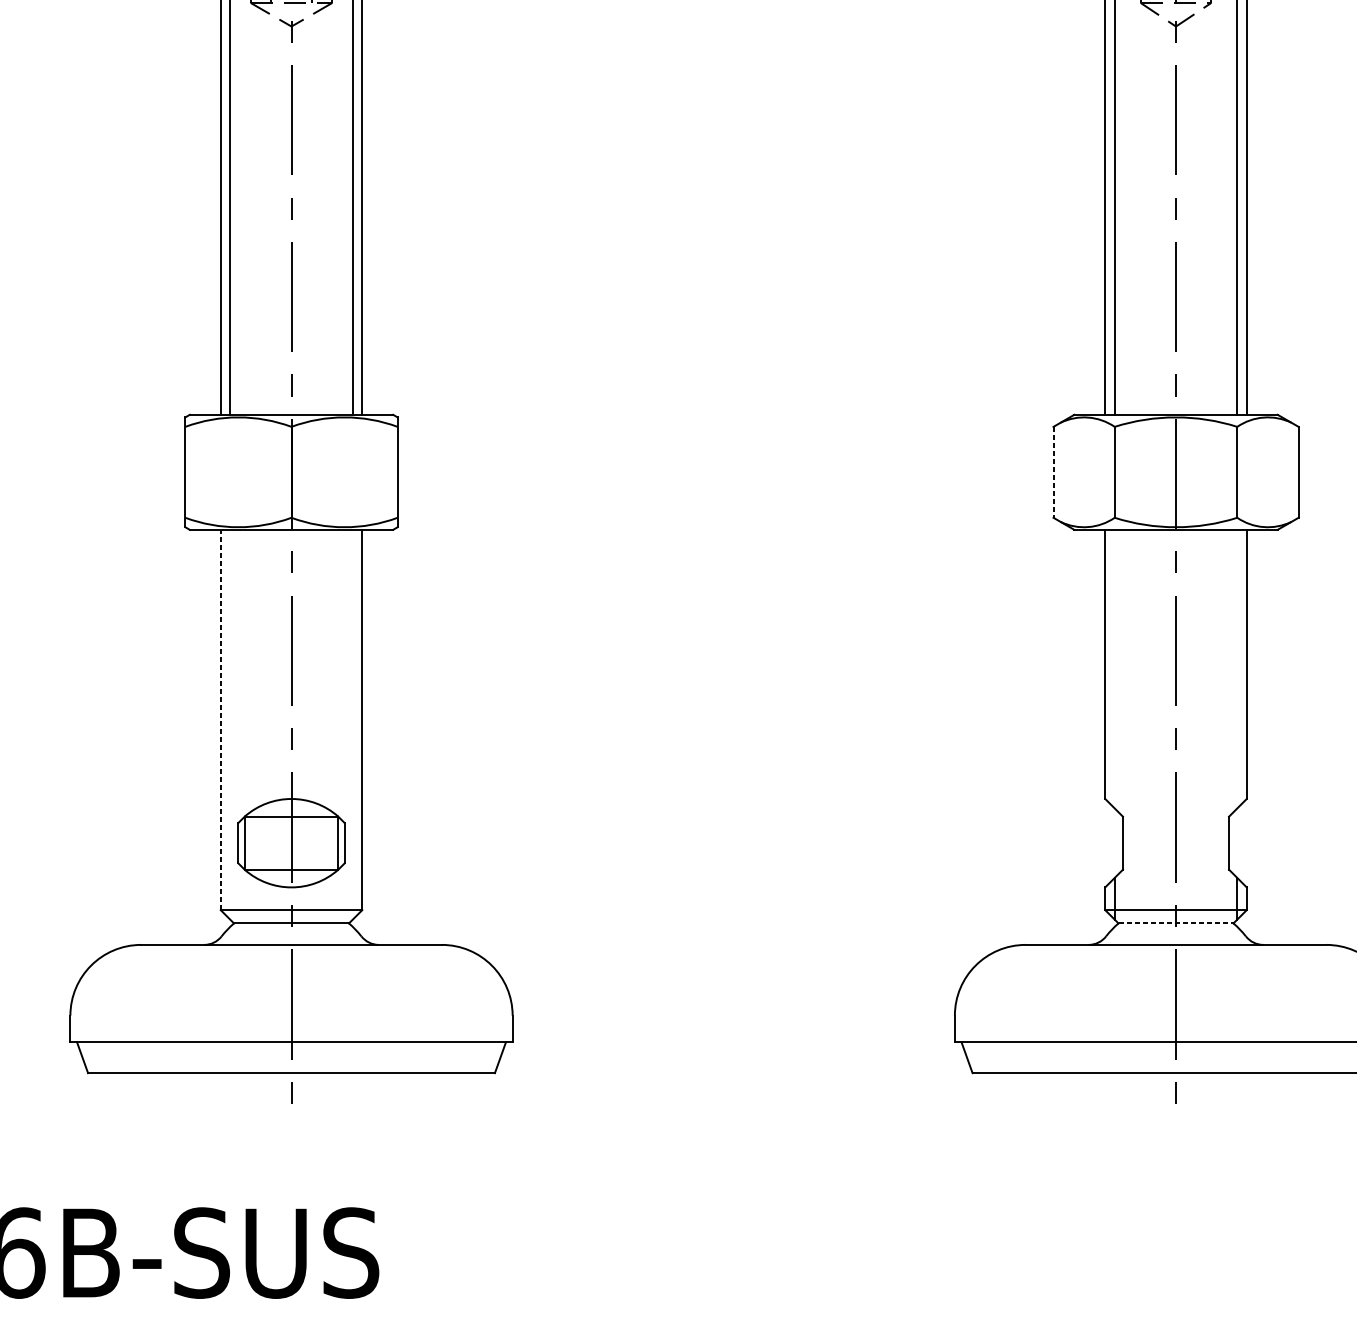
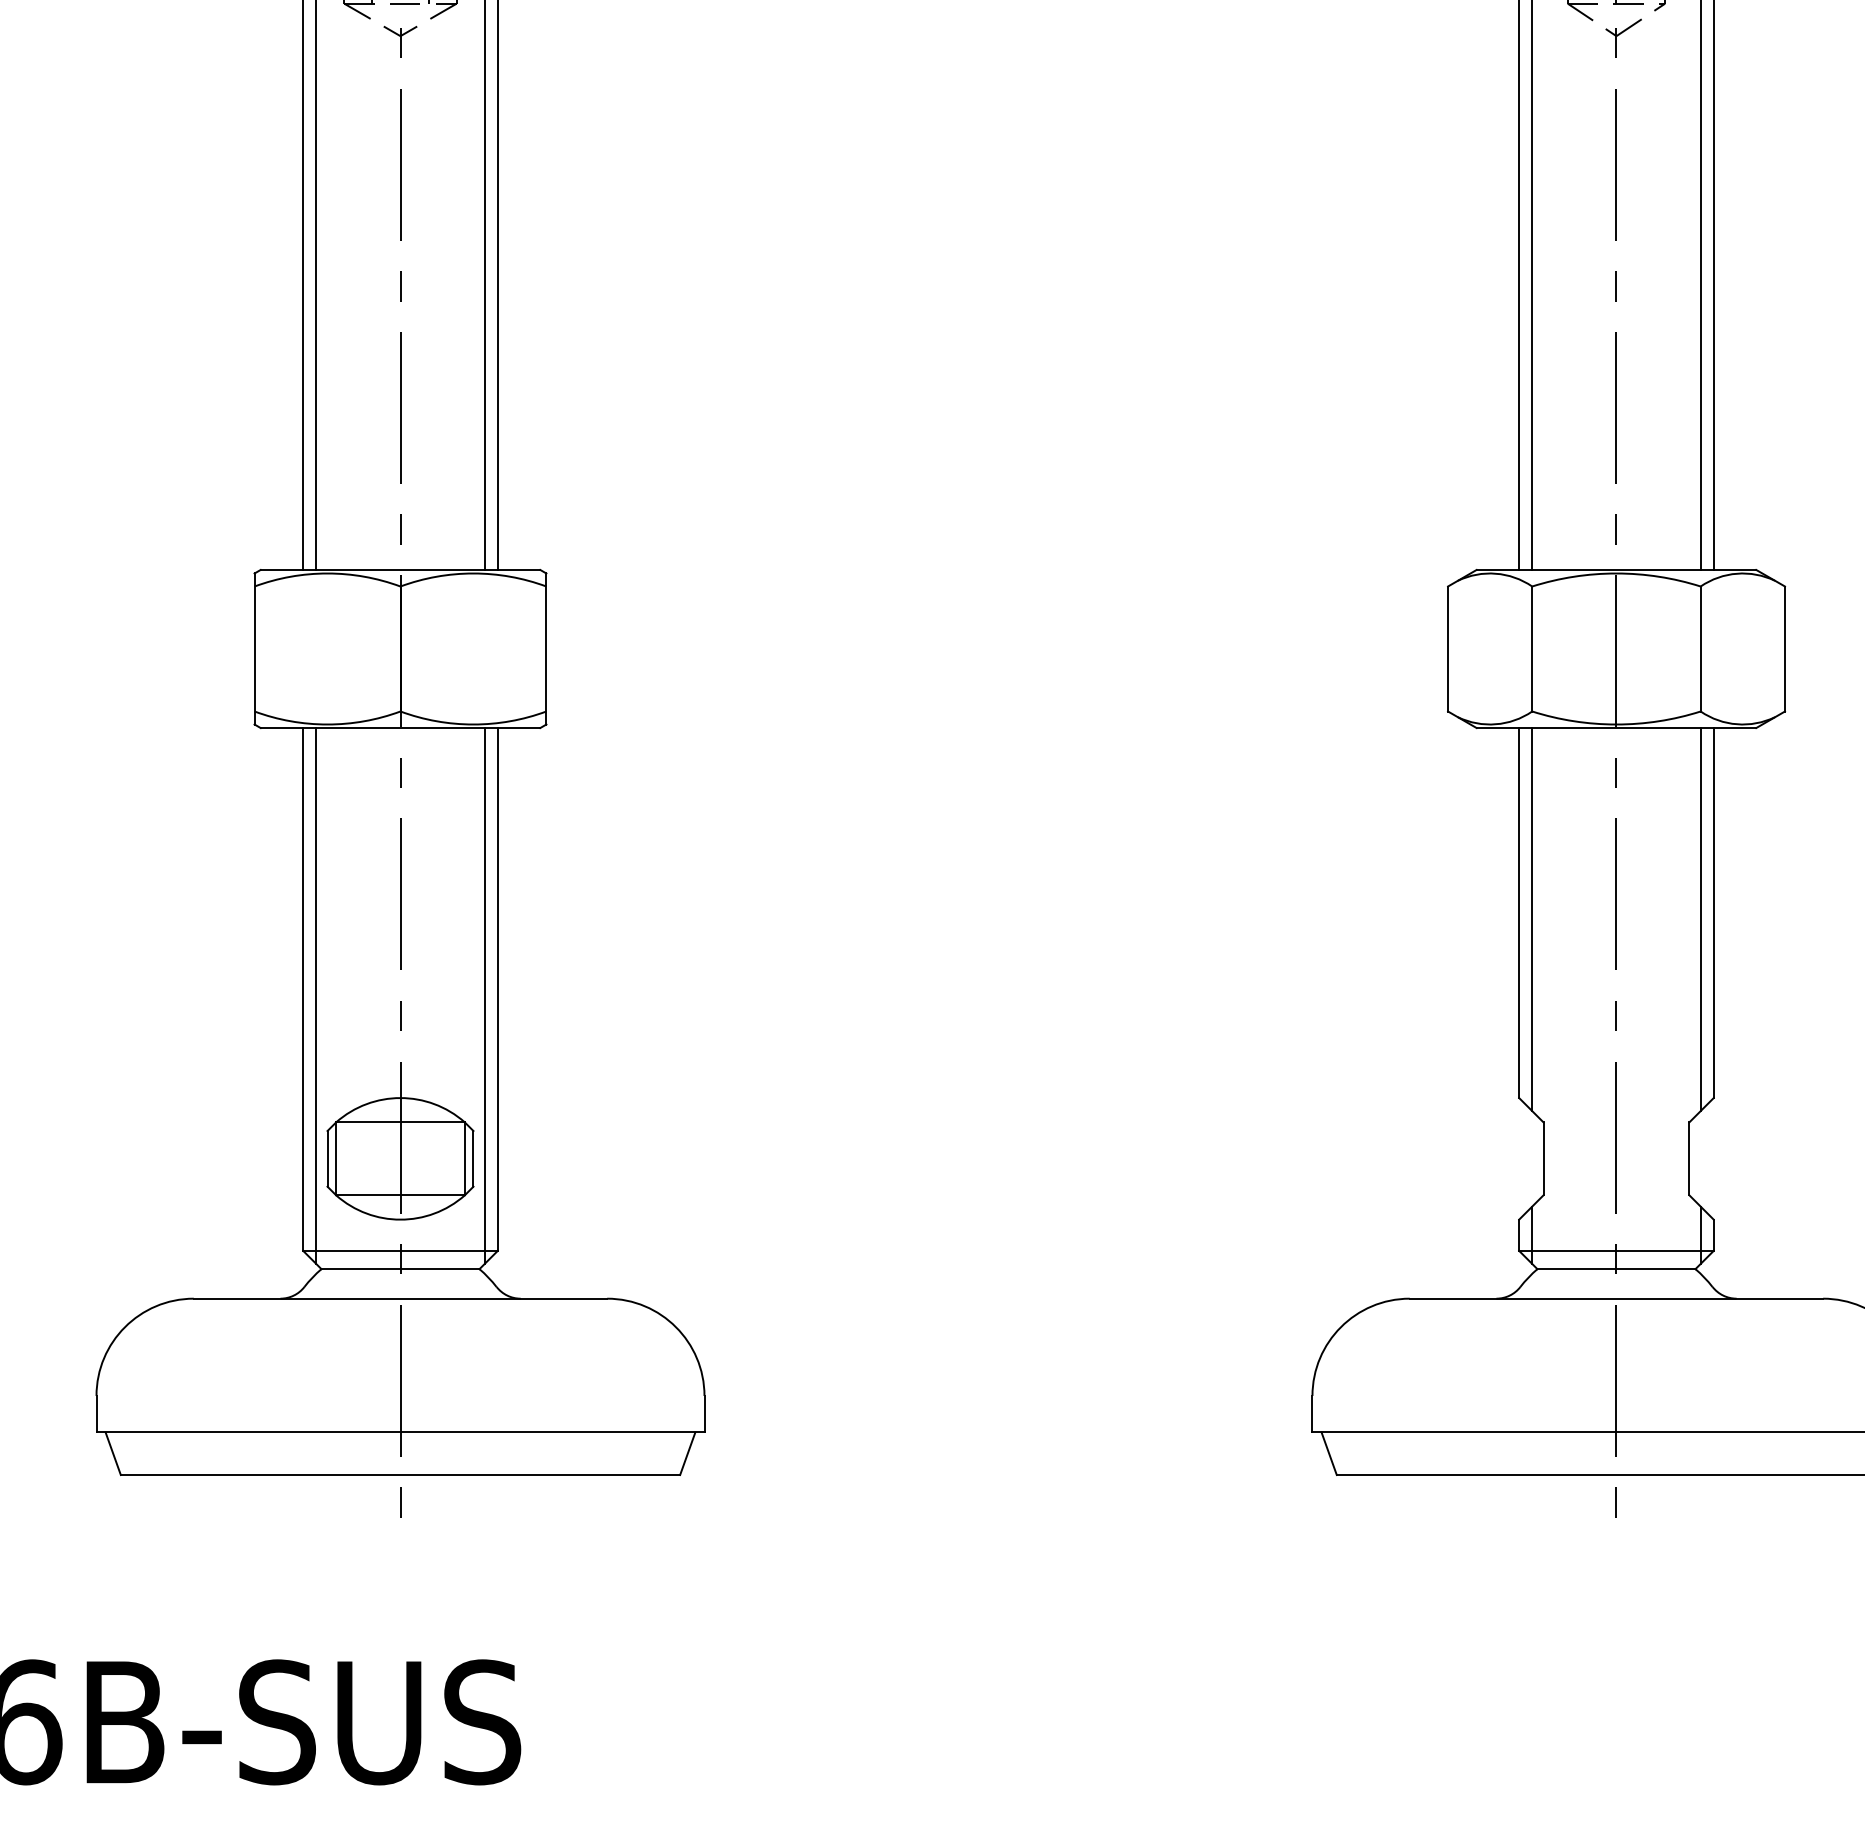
line: (1053, 472) -> (1448, 649), dashed -> solid
line: (1114, 669) -> (1532, 919), added
line: (1237, 669) -> (1700, 919), added
line: (220, 719) -> (303, 988), dashed -> solid
line: (230, 725) -> (316, 996), added
line: (352, 725) -> (484, 996), added
line: (1176, 923) -> (1616, 1269), dashed -> solid

